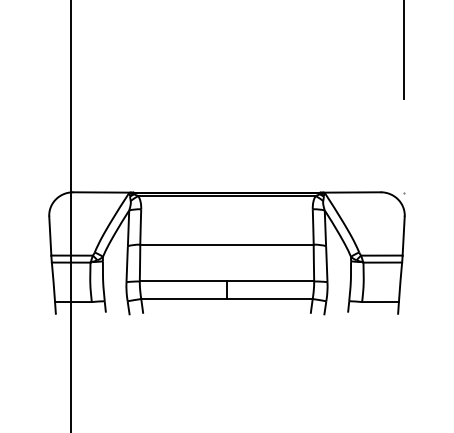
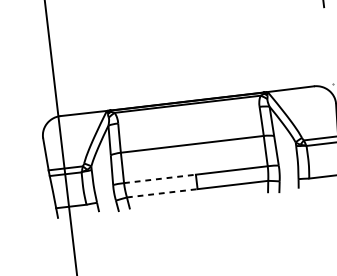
line: (183, 281) -> (160, 178), solid -> dashed
line: (184, 299) -> (162, 193), solid -> dashed

